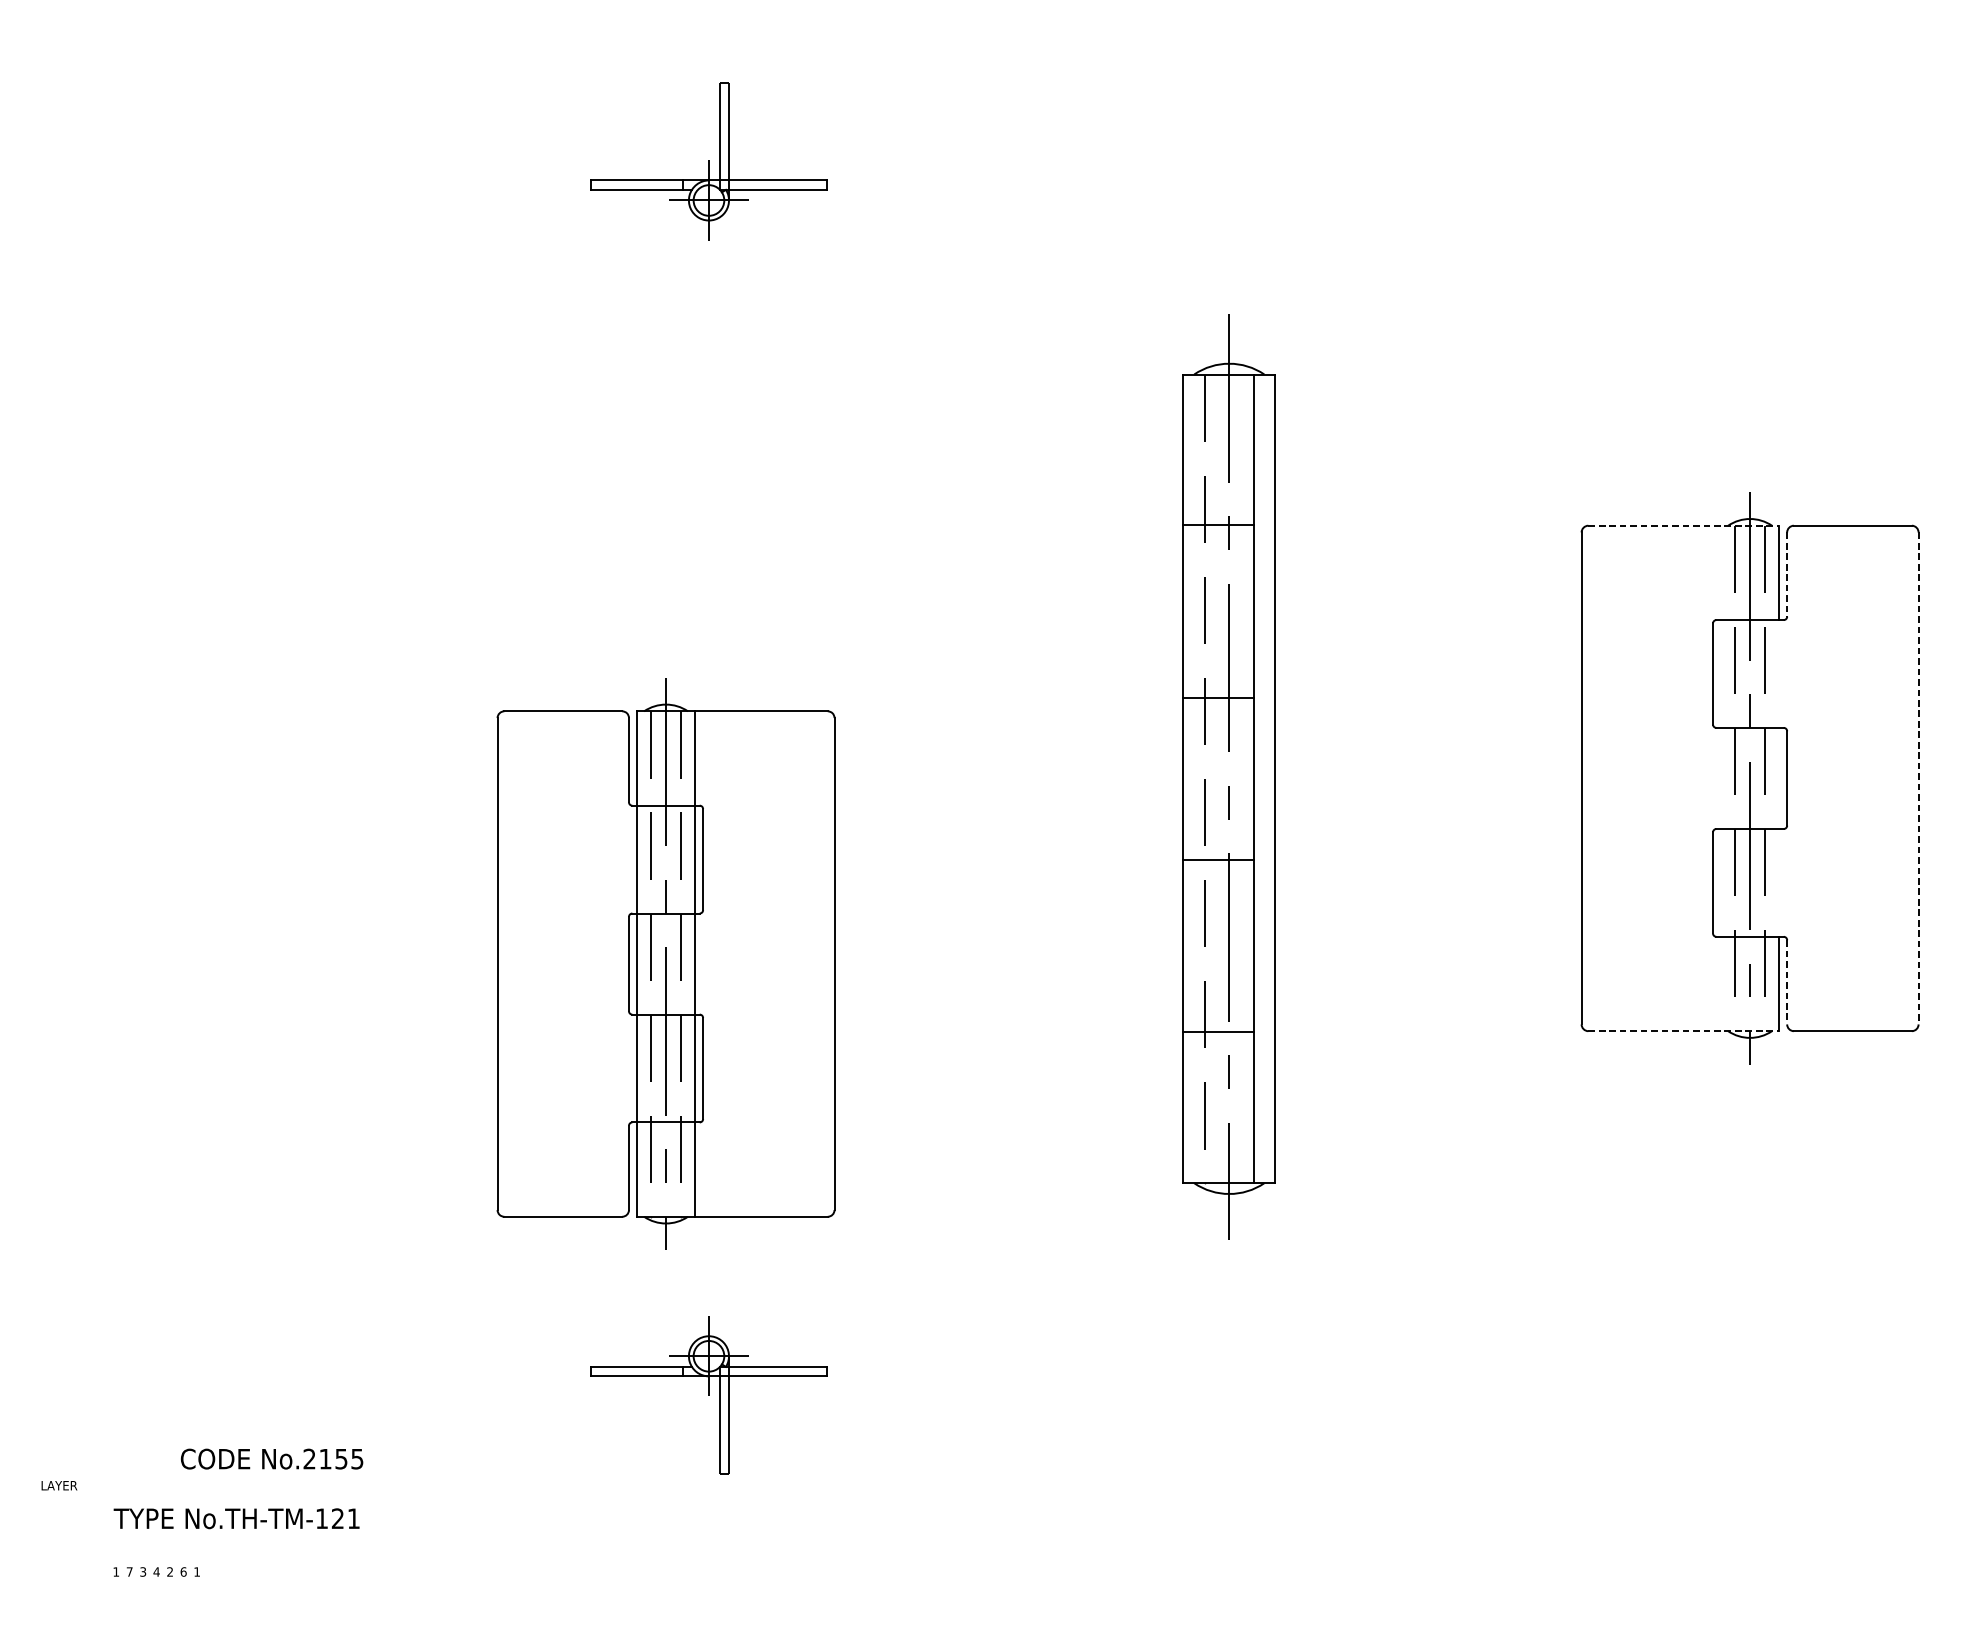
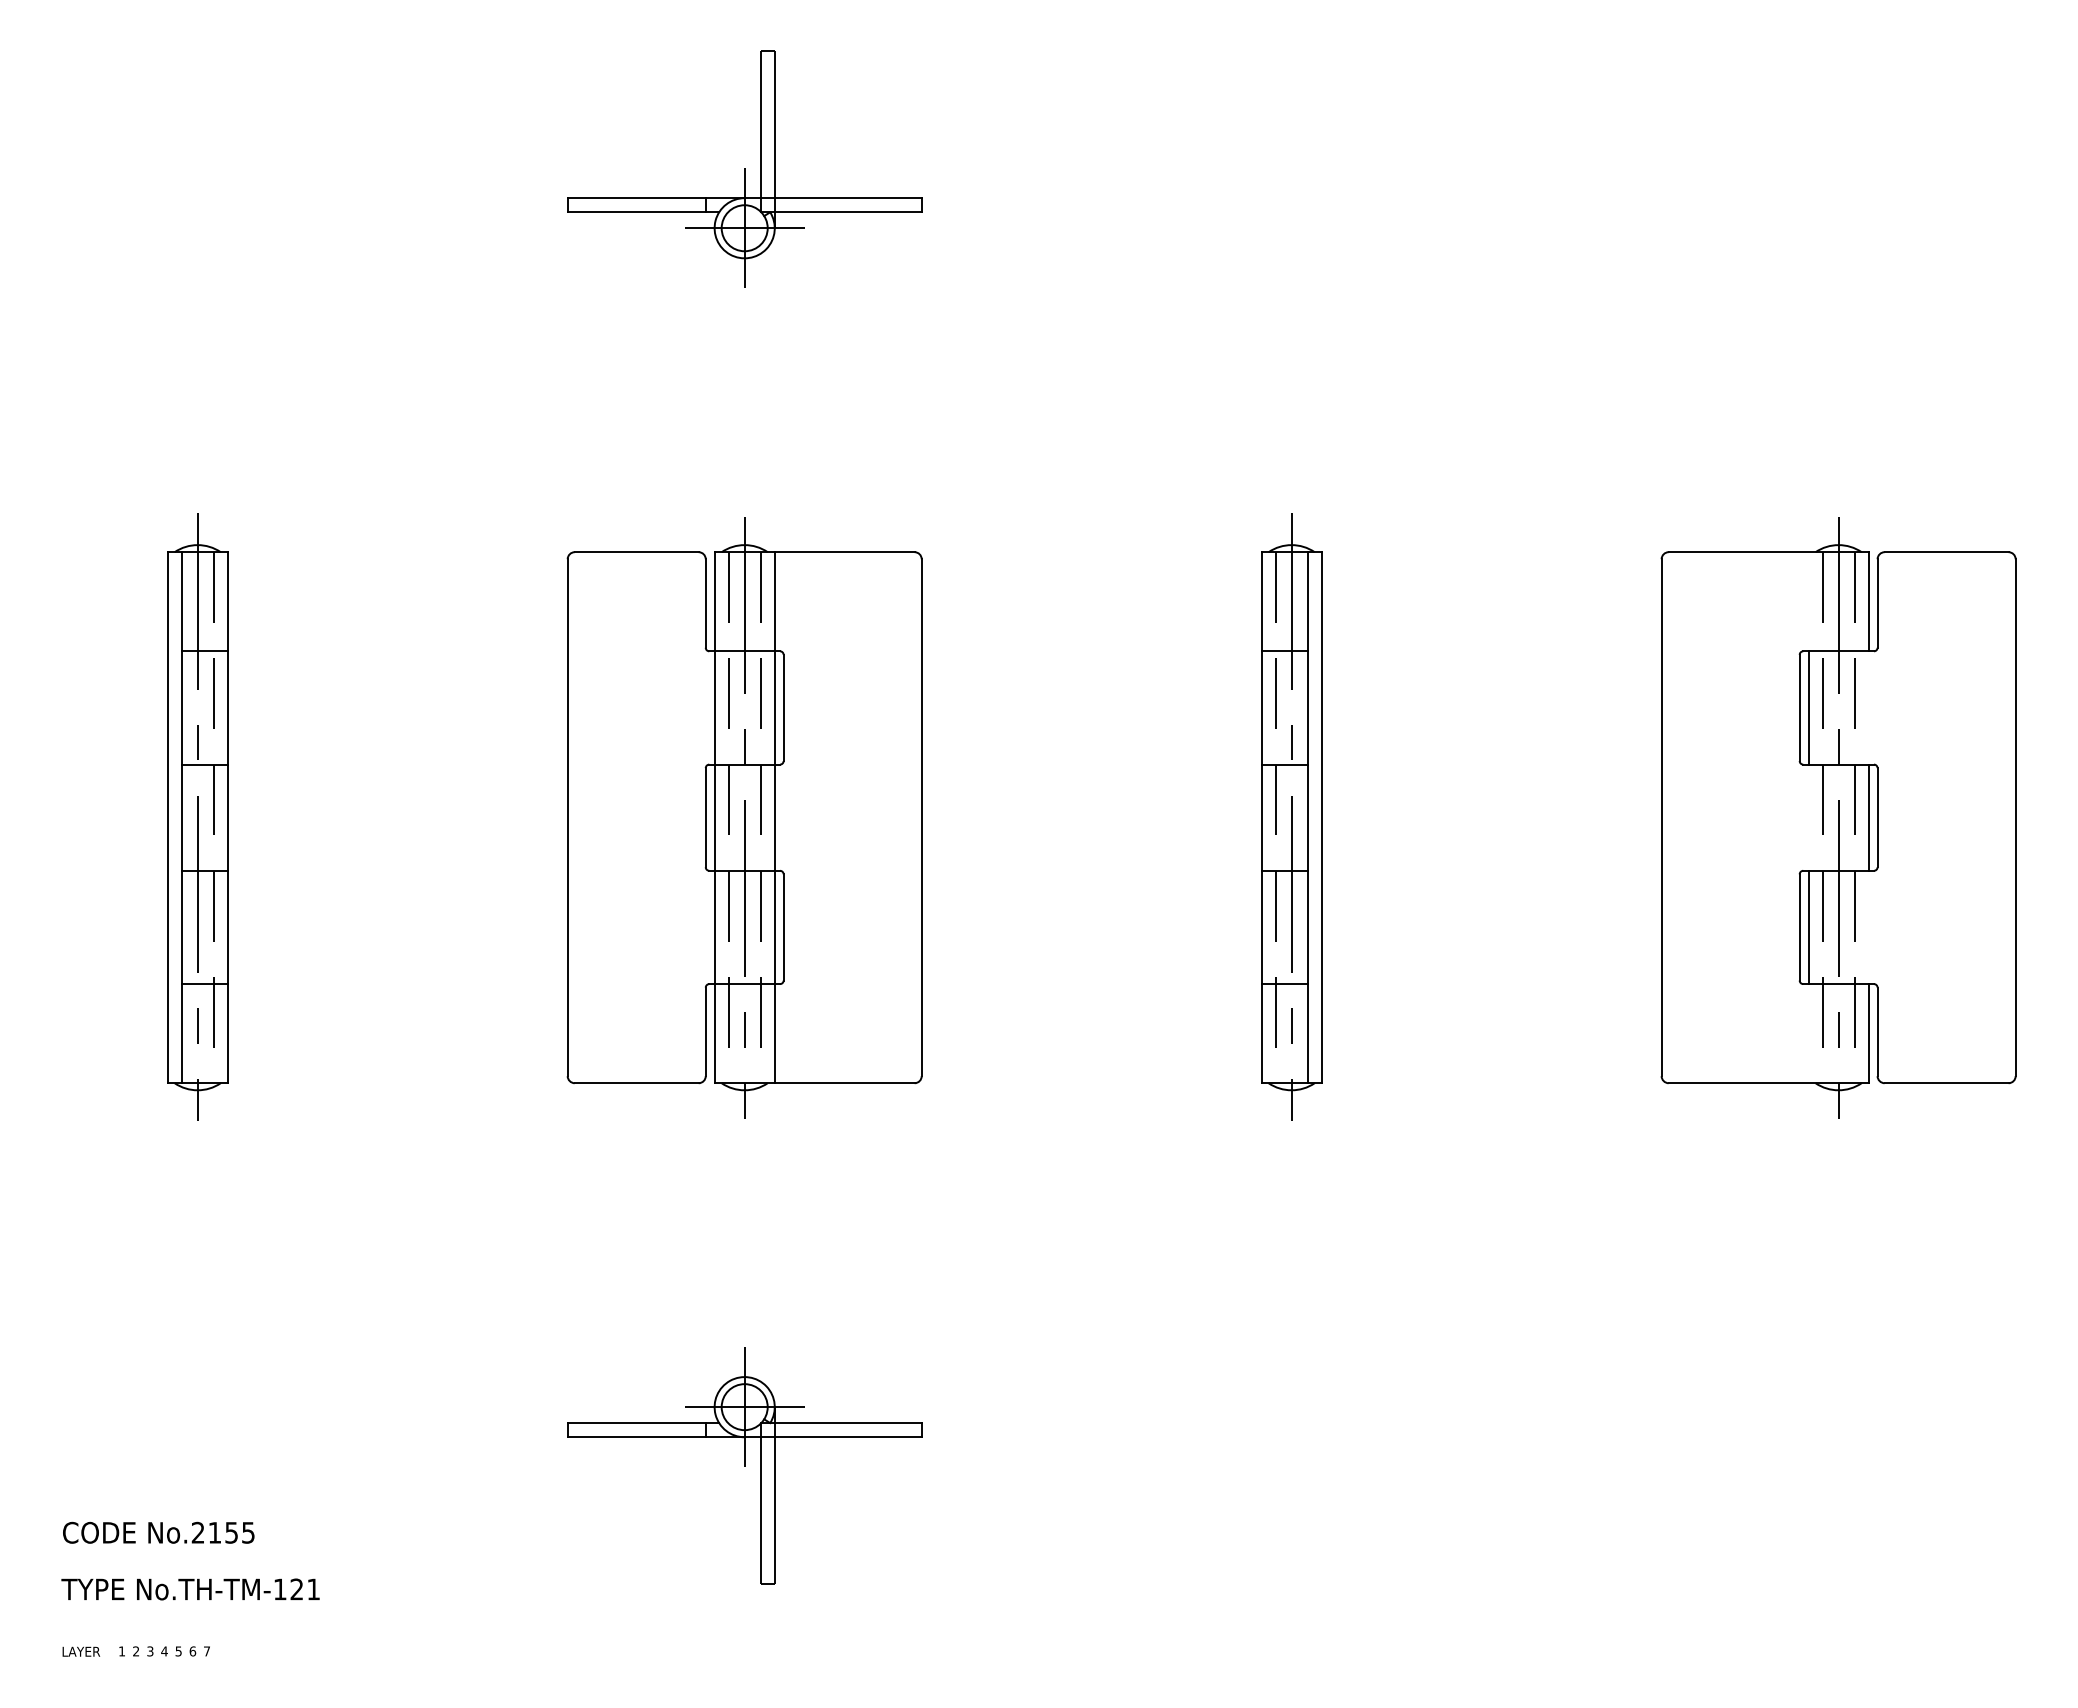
part: (708, 160) -> (744, 168), size x1.43
line: (1684, 526) -> (1769, 552), dashed -> solid
line: (1787, 575) -> (1877, 604), dashed -> solid
line: (1721, 673) -> (1808, 707), added
part: (188, 777) -> (197, 816), added
part: (1229, 777) -> (1291, 816), size x0.62
line: (1778, 778) -> (1868, 817), added
line: (1918, 779) -> (2015, 818), dashed -> solid
line: (1721, 882) -> (1808, 927), added
part: (665, 963) -> (744, 817), moved
line: (1787, 982) -> (1877, 1032), dashed -> solid
line: (1684, 1031) -> (1769, 1083), dashed -> solid
part: (708, 1395) -> (744, 1465), size x1.43
text: (271, 1458) -> (158, 1532), moved
text: (59, 1485) -> (81, 1651), moved
text: (236, 1518) -> (190, 1589), moved
text: (130, 1572) -> (136, 1651), 7 -> 2
text: (169, 1572) -> (178, 1651), 2 -> 5
text: (196, 1572) -> (206, 1651), 1 -> 7

